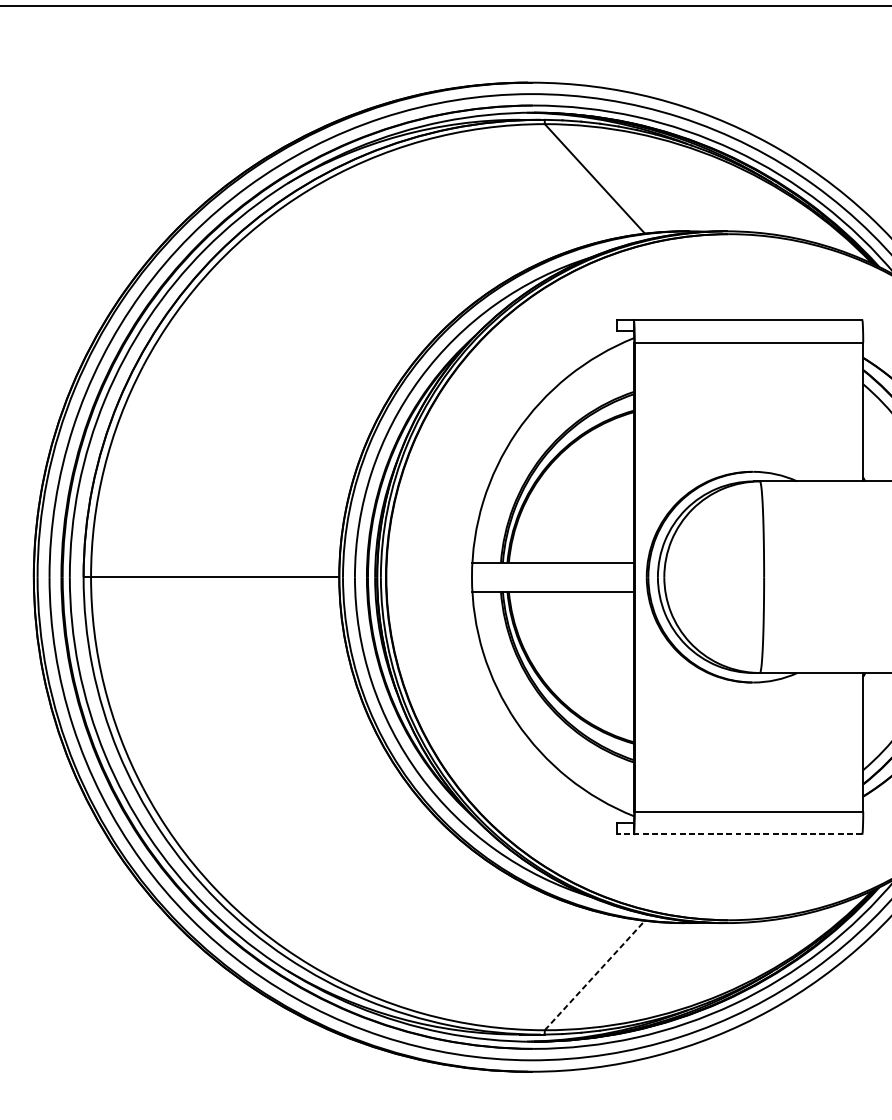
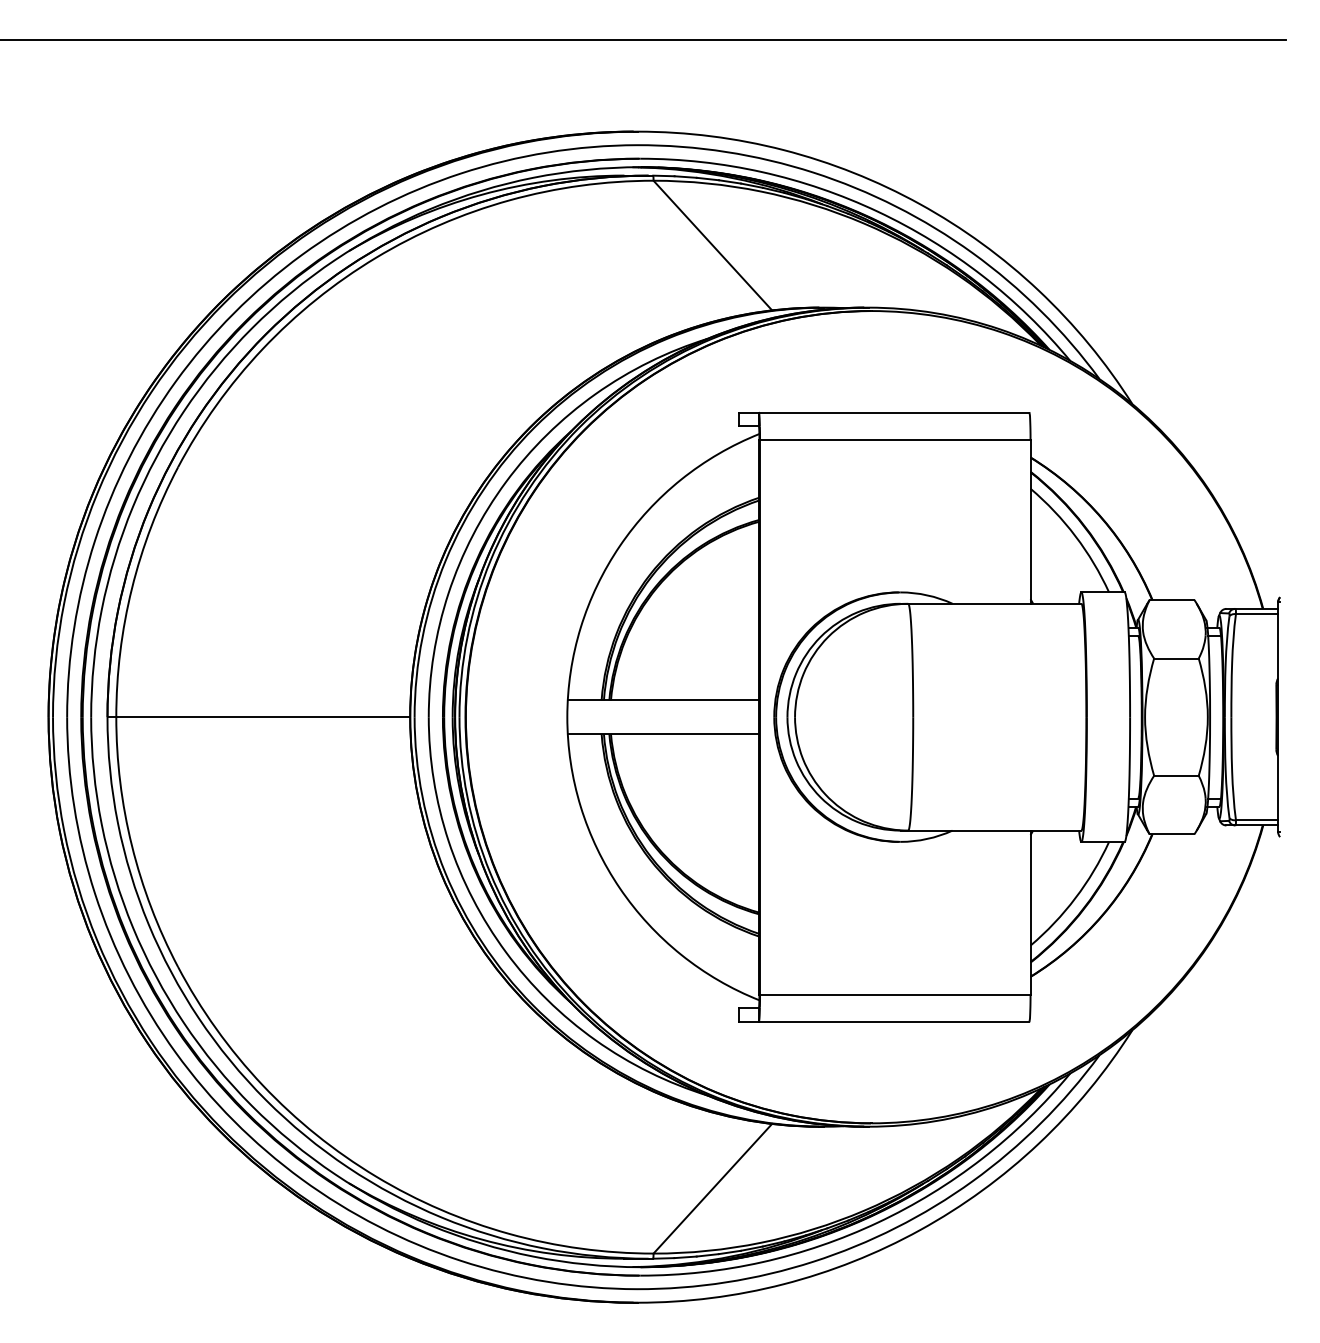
line: (739, 834) -> (884, 1021), dashed -> solid
line: (594, 975) -> (712, 1188), dashed -> solid

